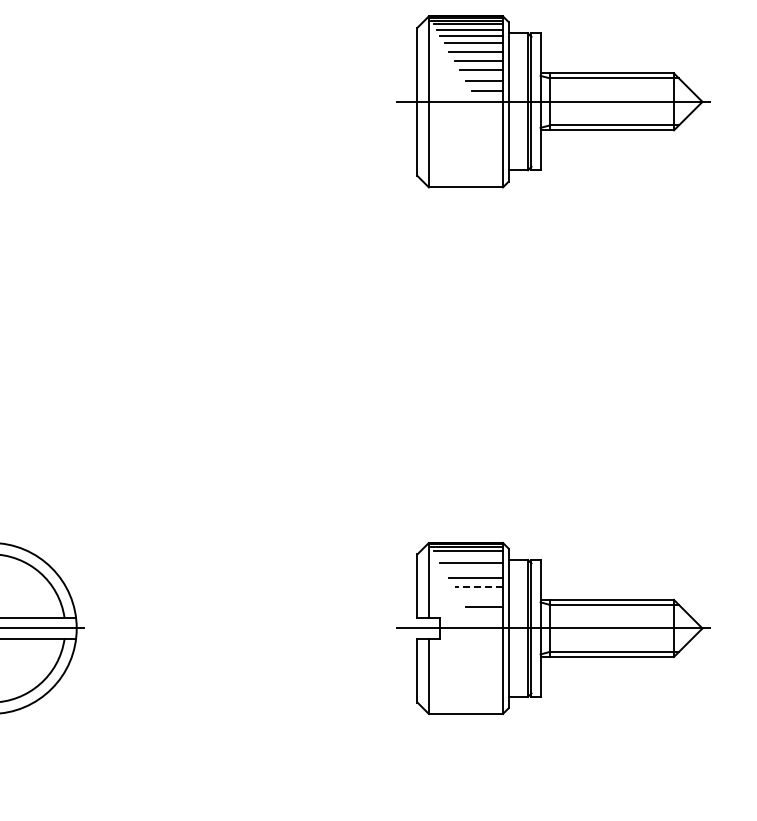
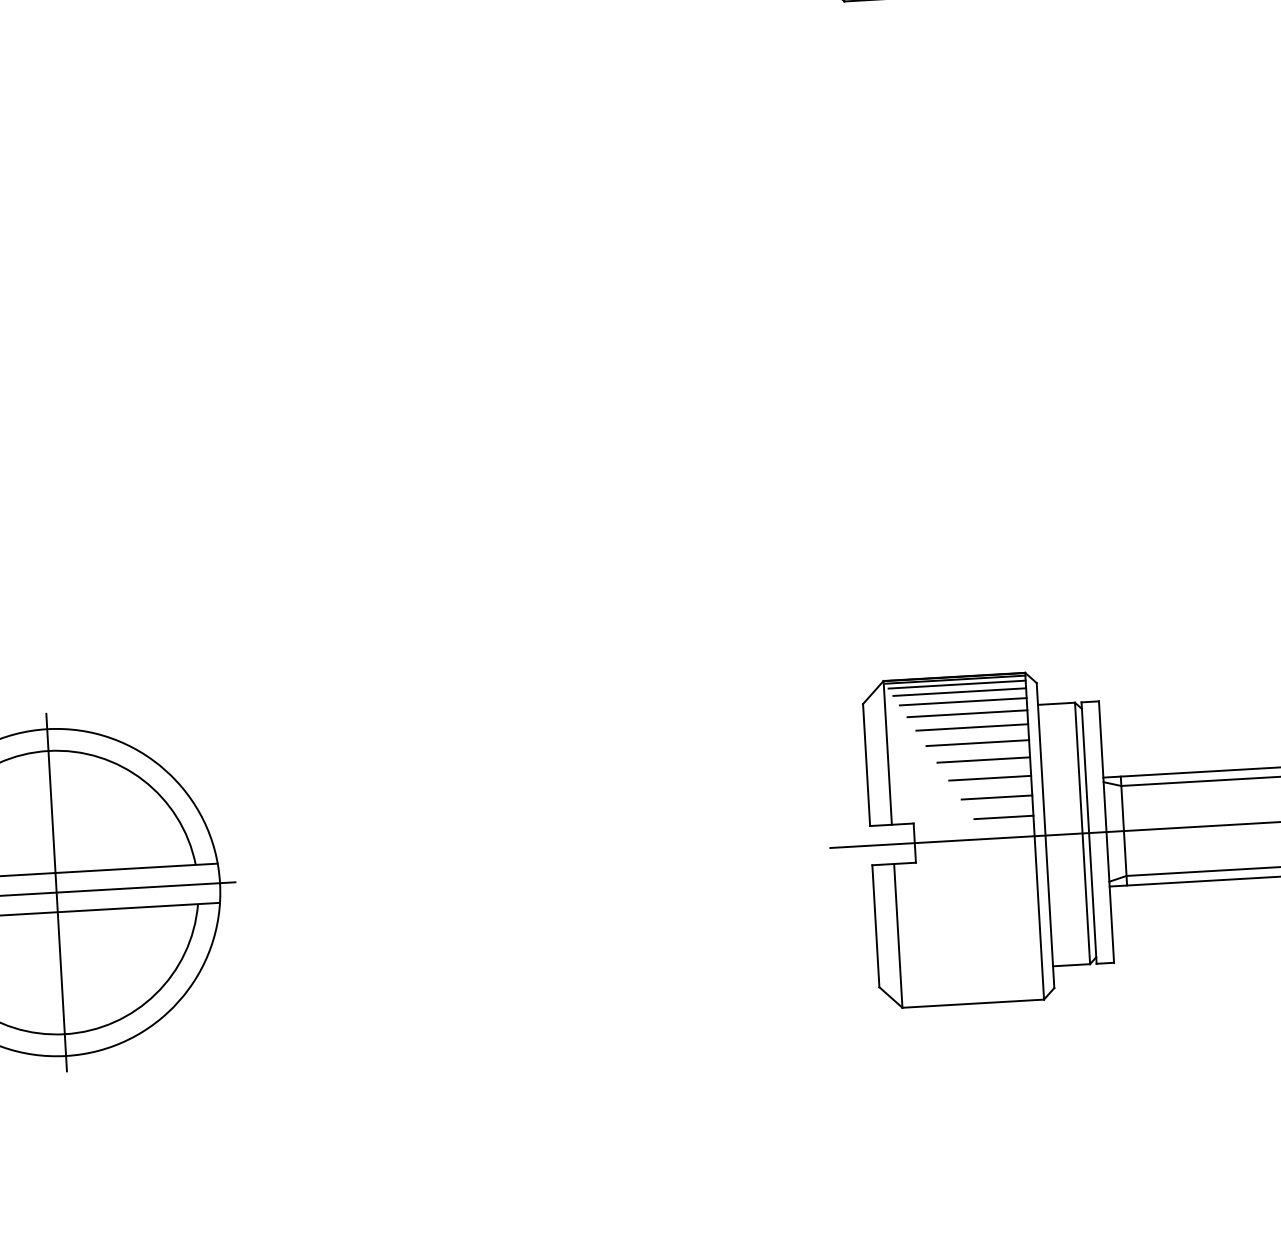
line: (469, 556) -> (962, 702), added
line: (473, 569) -> (971, 726), added
line: (478, 587) -> (983, 760), dashed -> solid
line: (481, 596) -> (990, 777), added
line: (487, 617) -> (1003, 816), added

